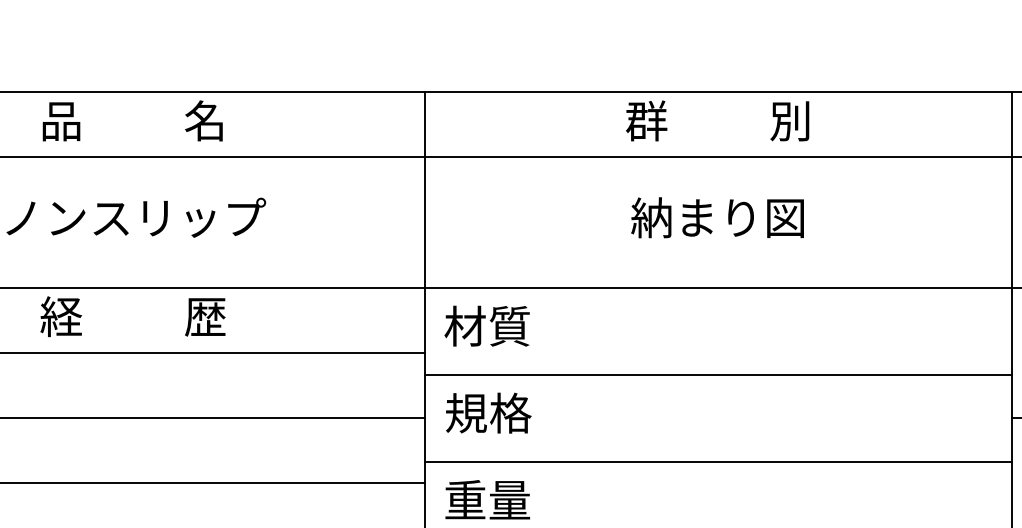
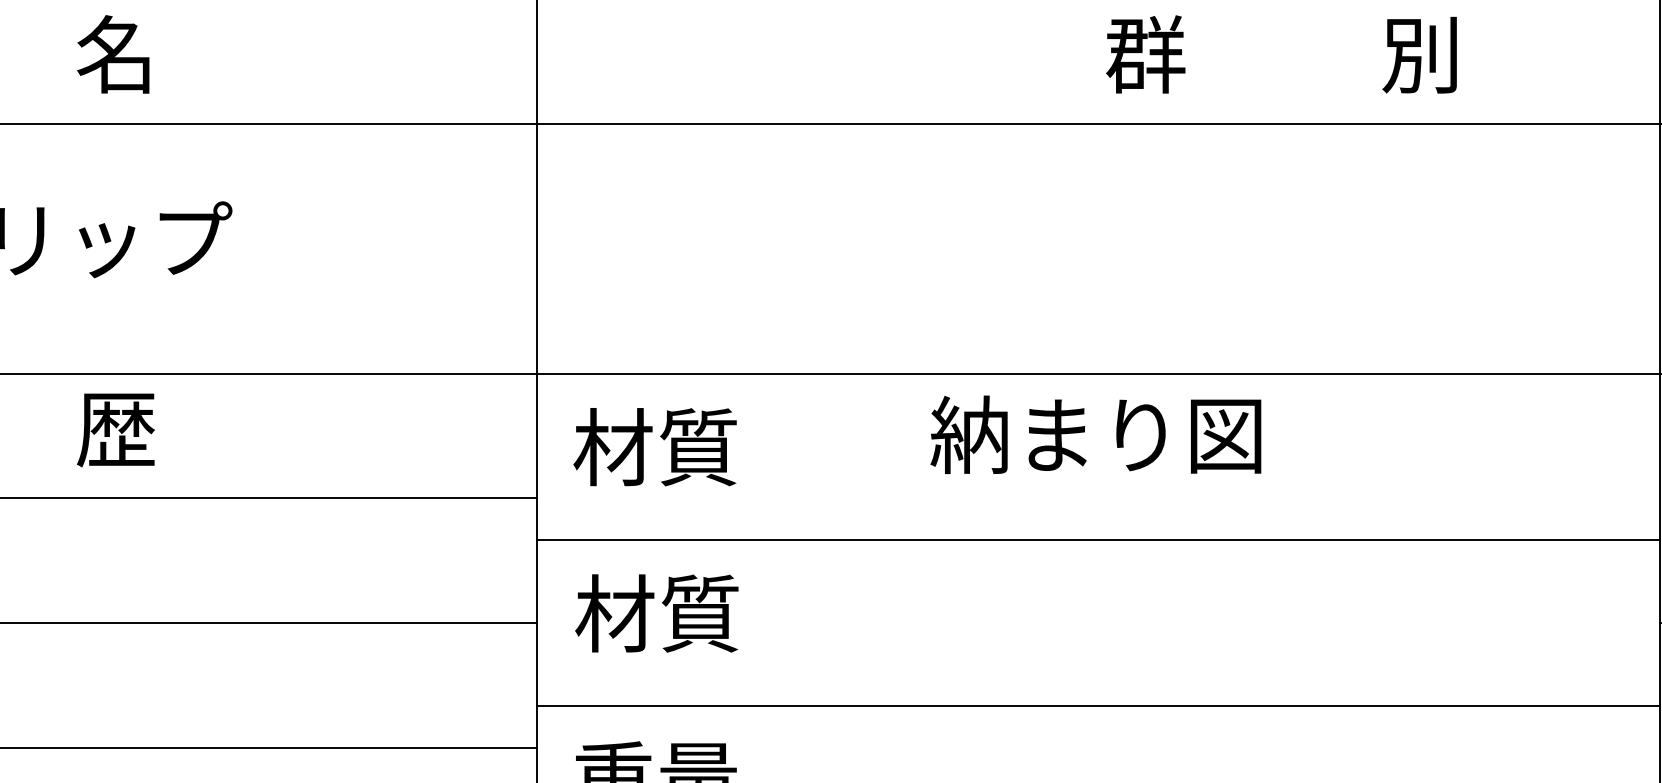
text: (717, 120) -> (1281, 53), moved
text: (717, 217) -> (1095, 434), moved
text: (488, 412) -> (657, 612), 規格 -> 材質

